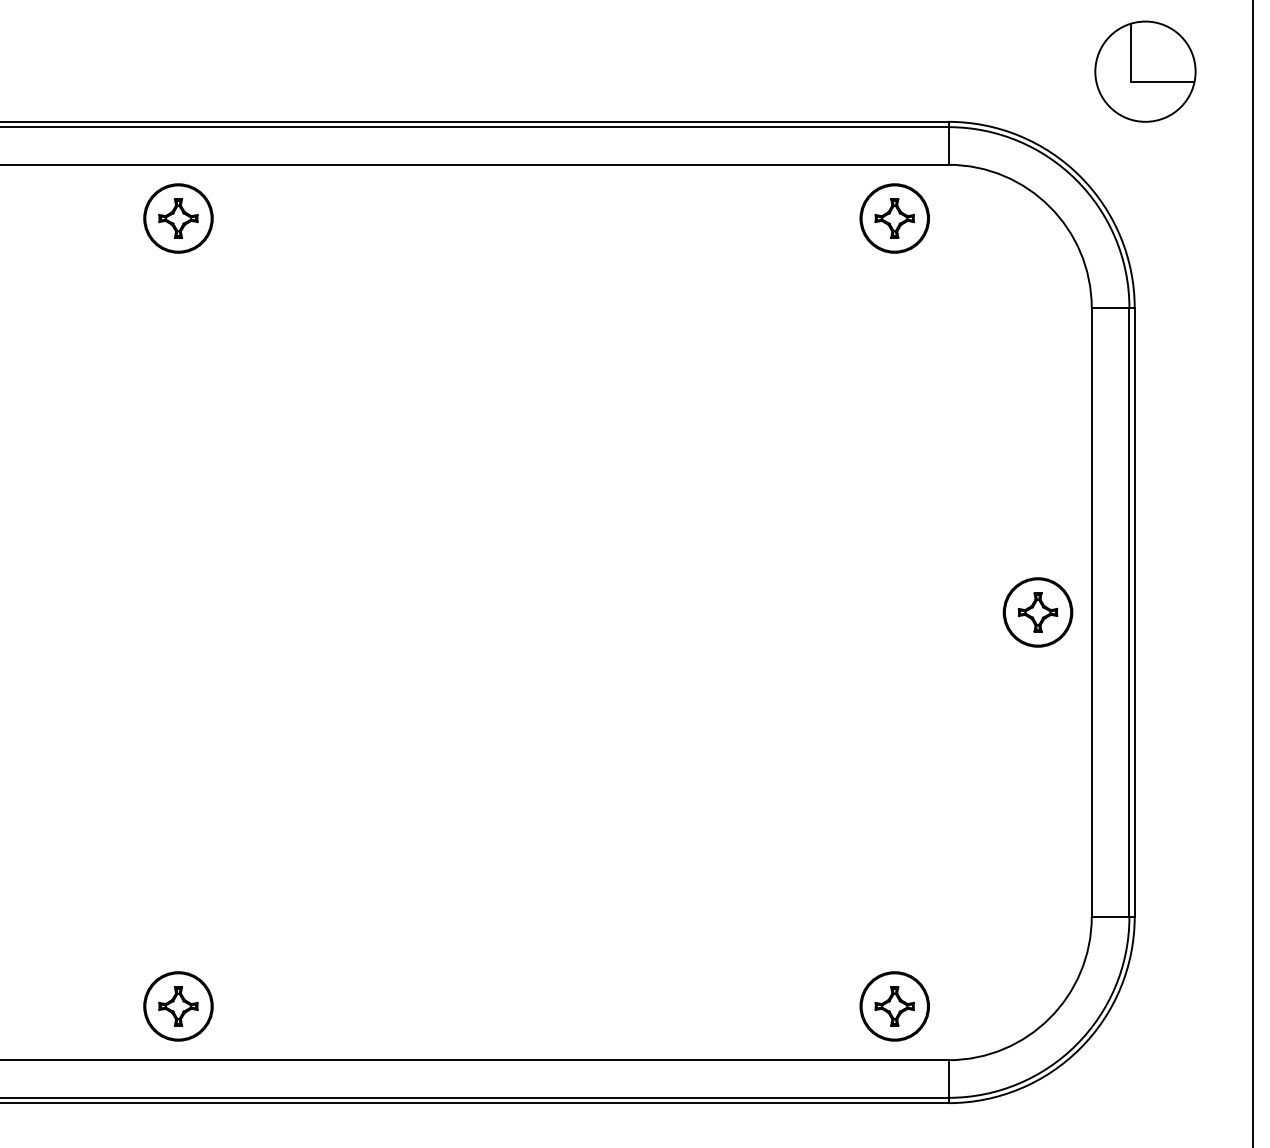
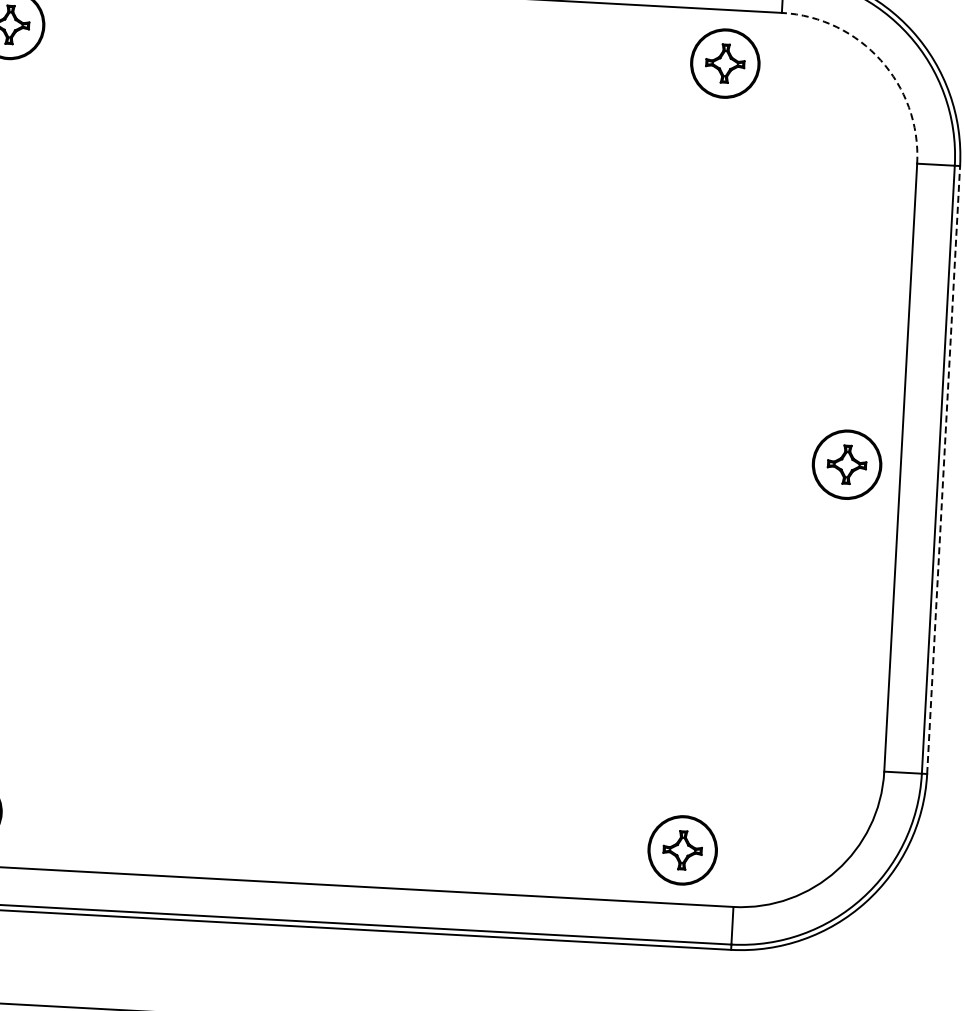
arc: (1049, 206) -> (880, 59), solid -> dashed
line: (1134, 612) -> (943, 469), solid -> dashed

